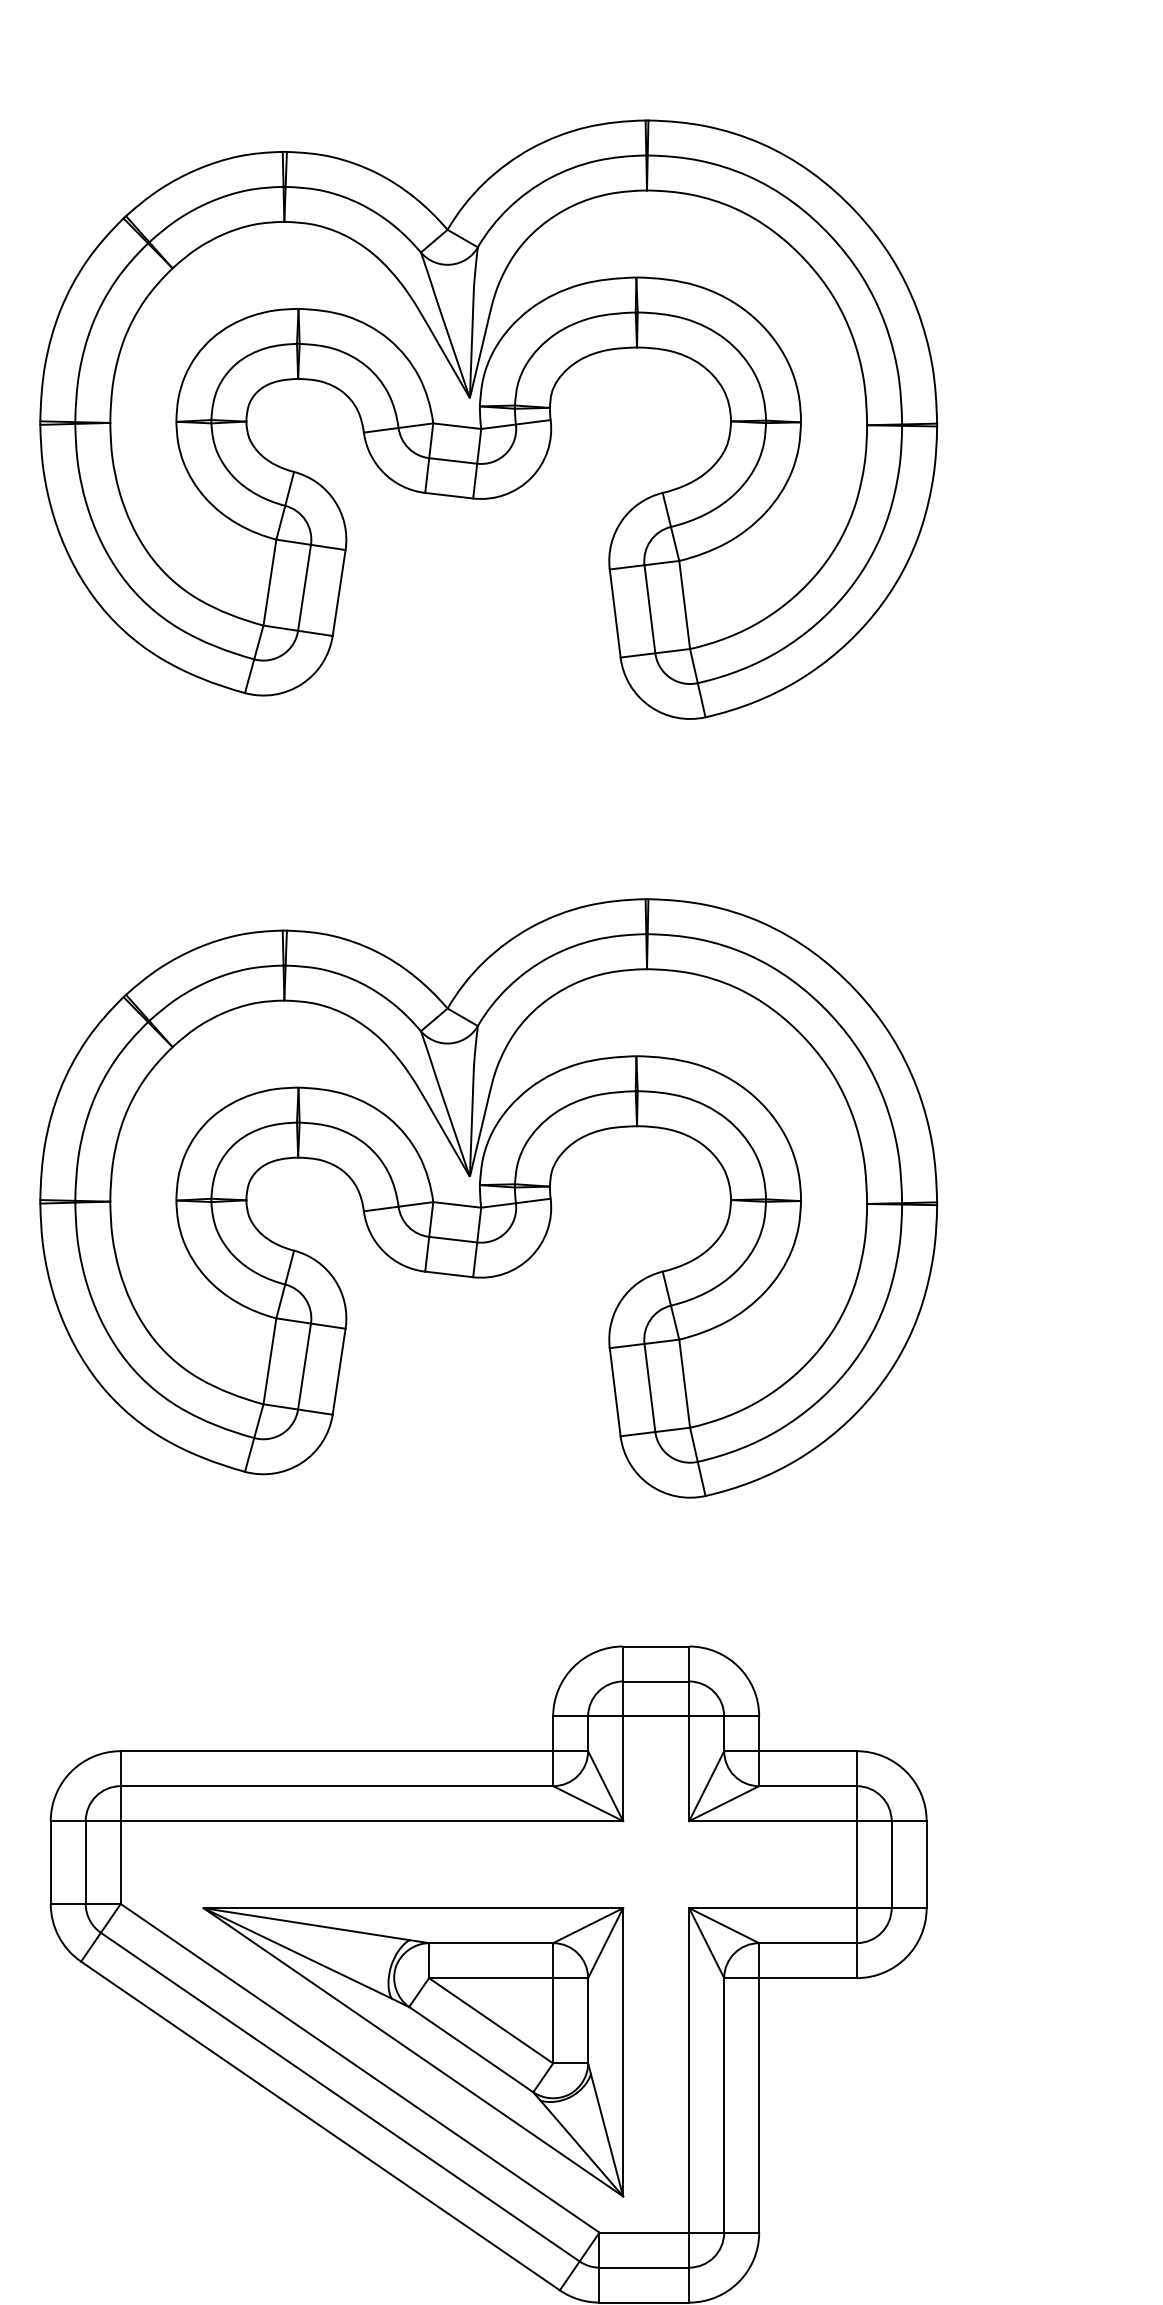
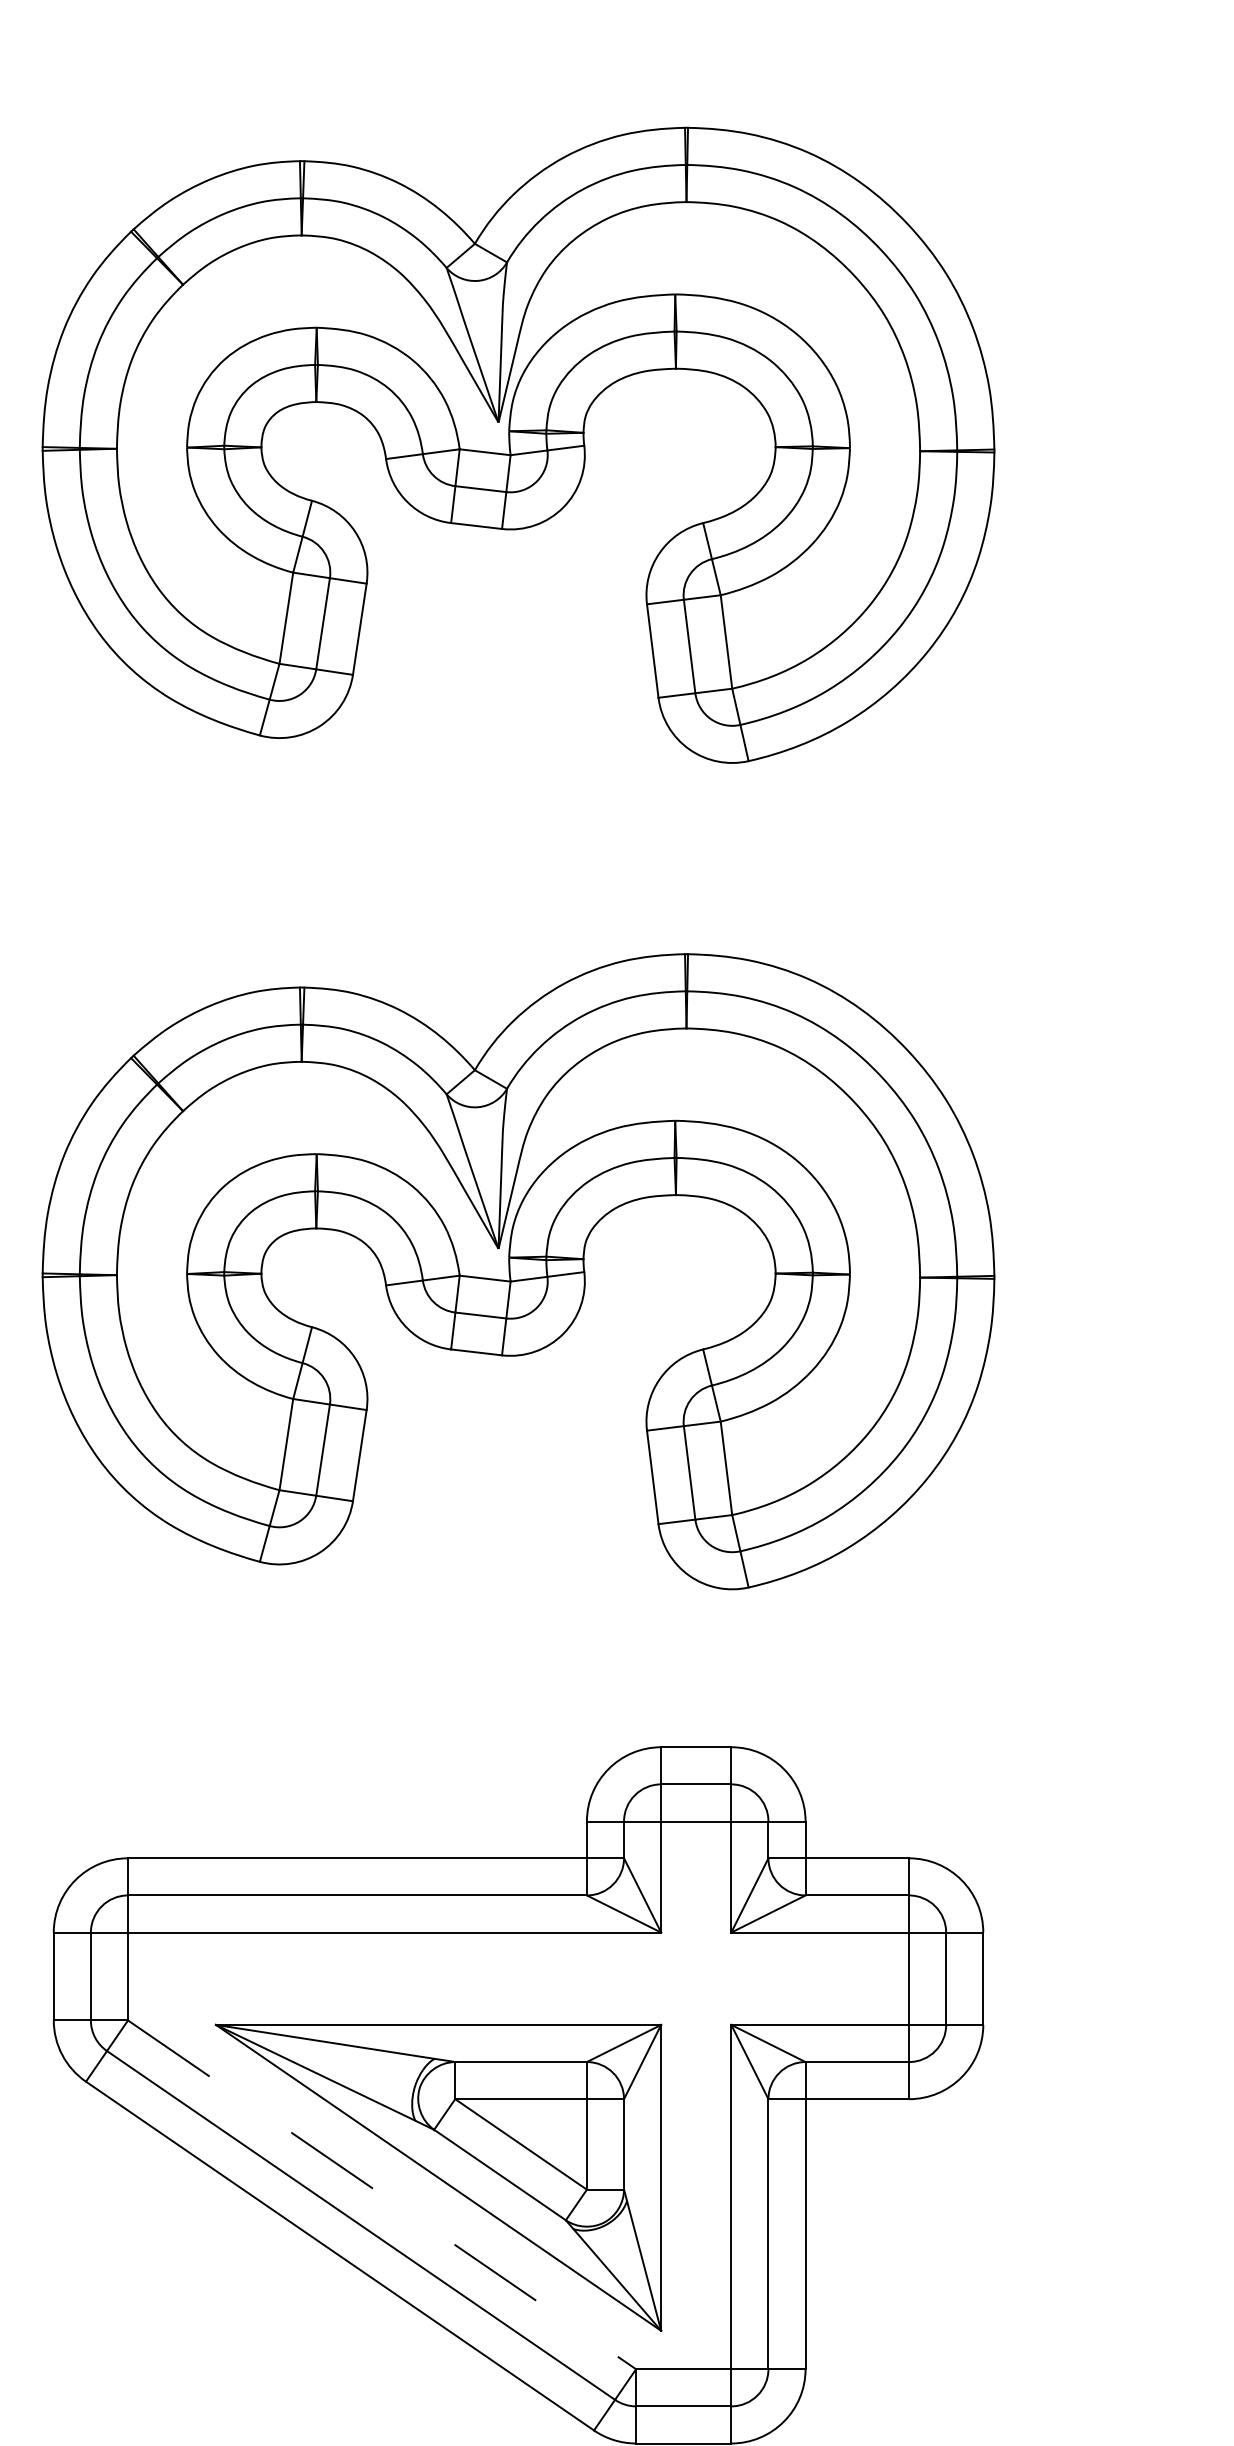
line: (360, 2068) -> (382, 2195), solid -> dashed

